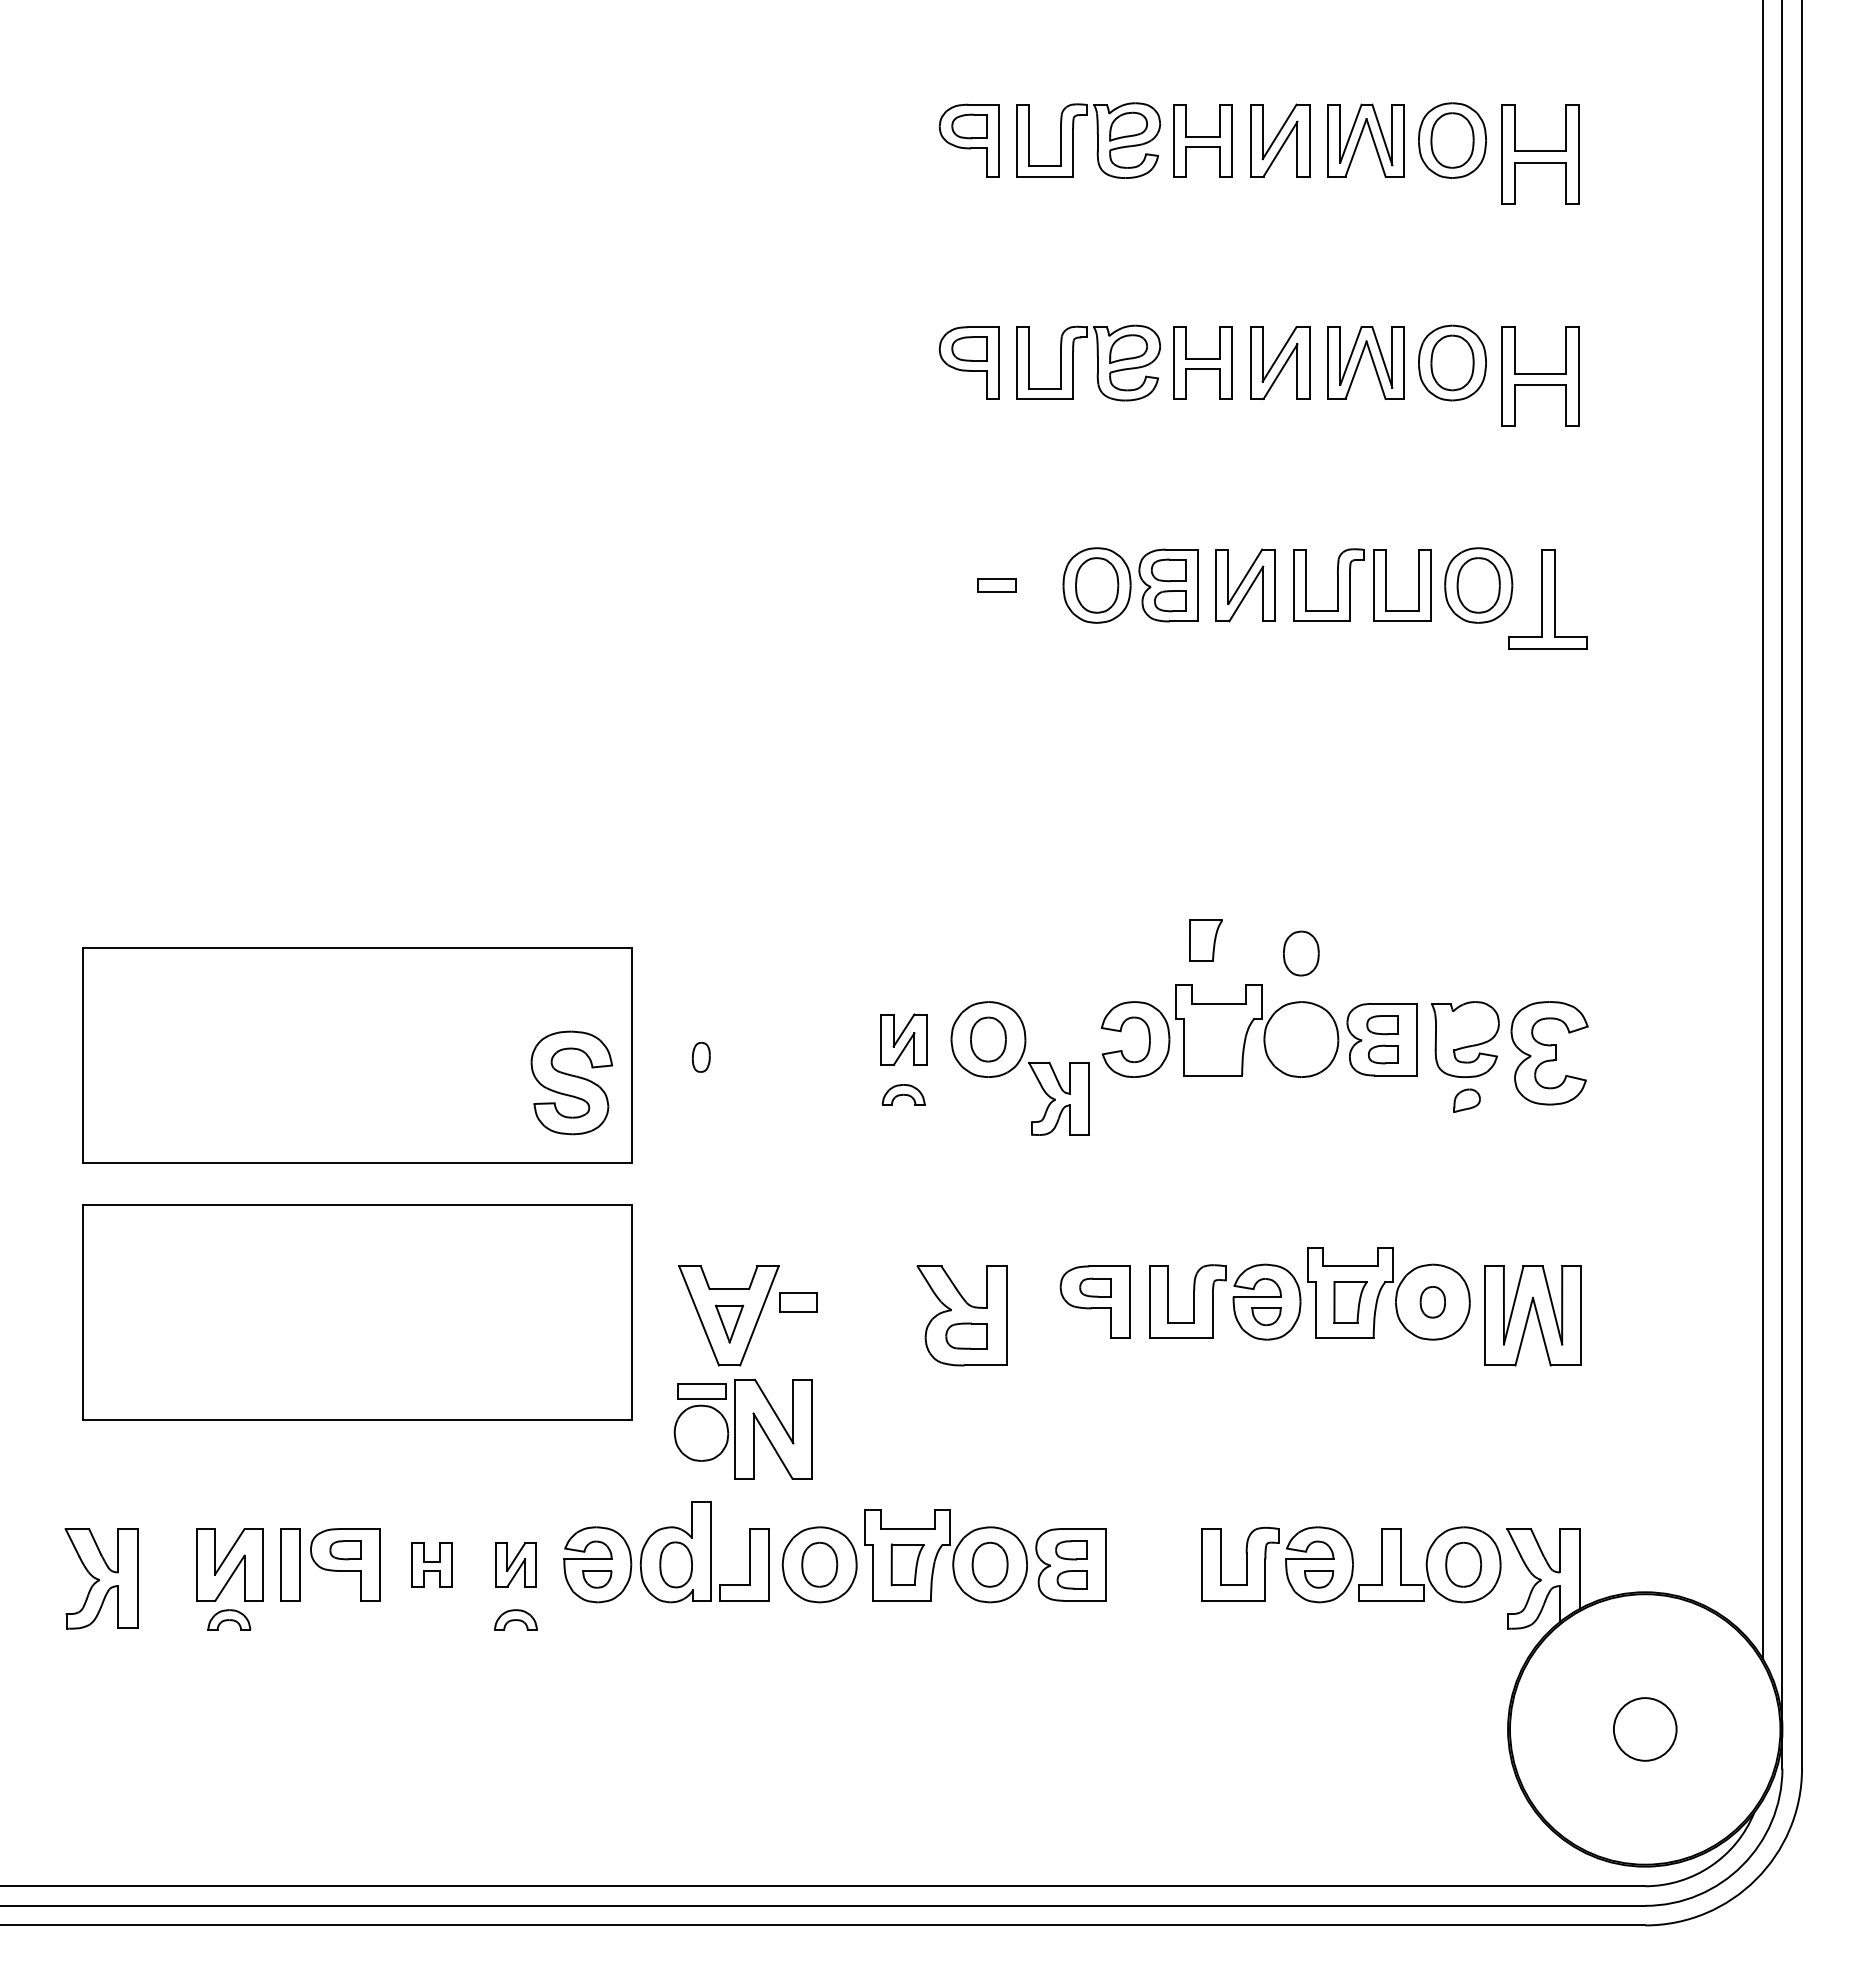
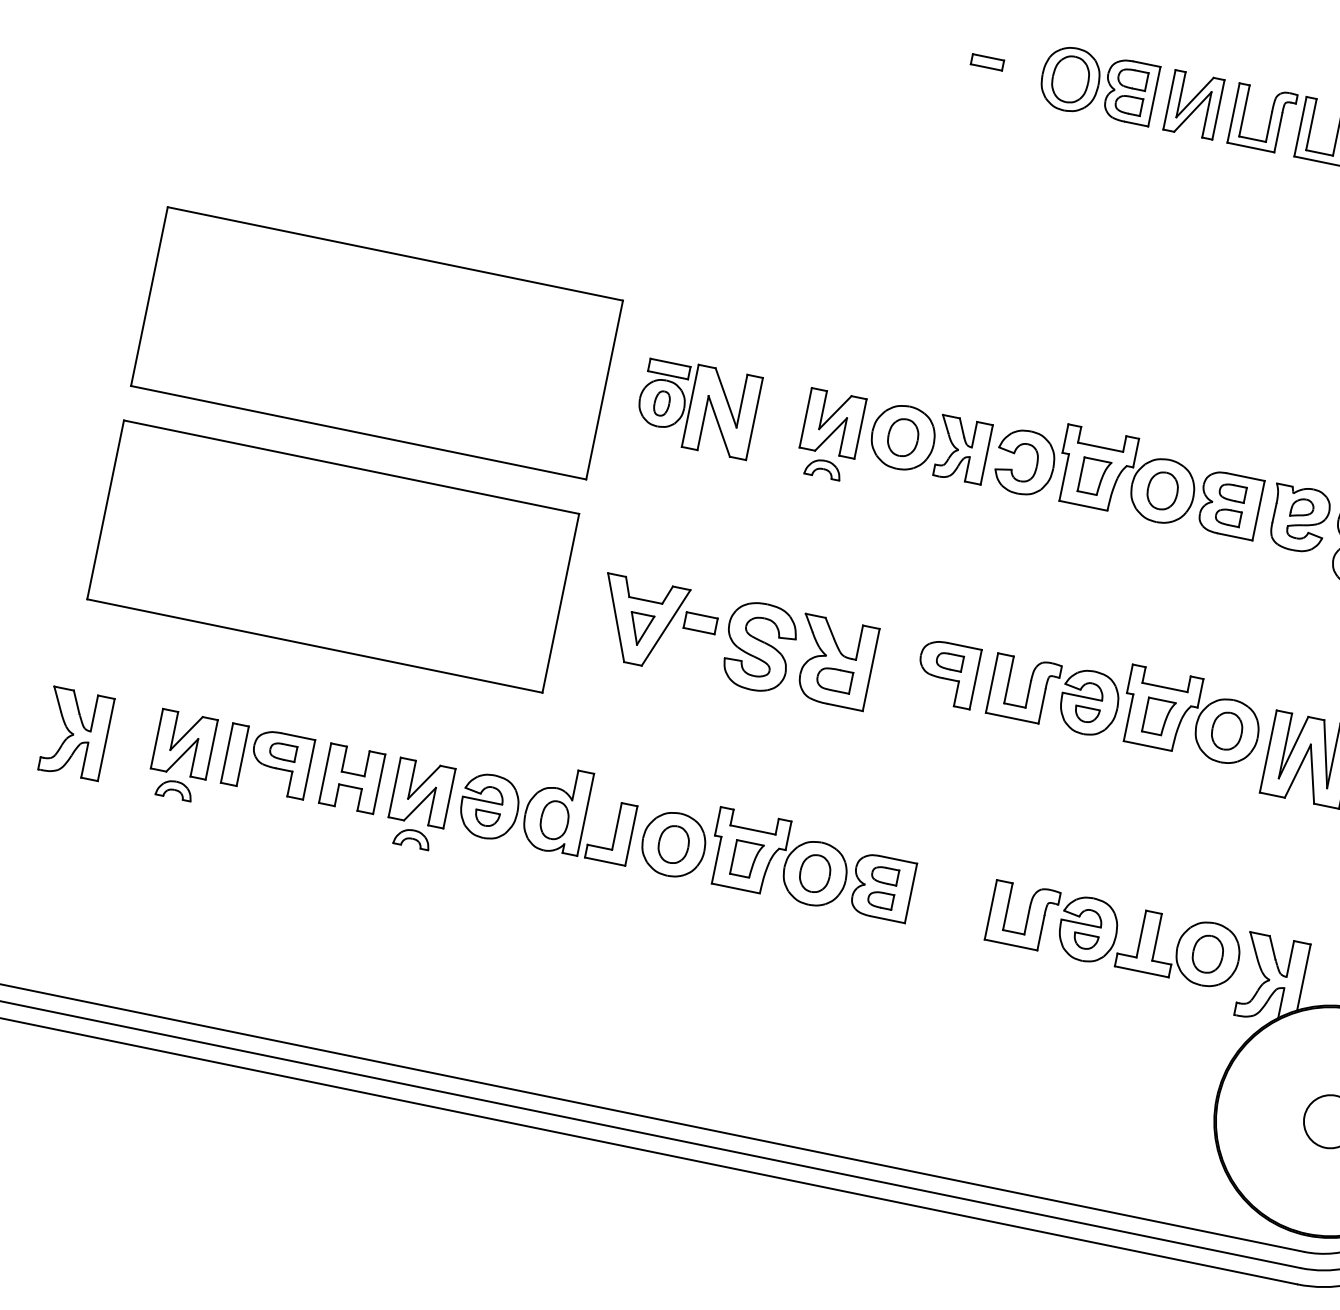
part: (1205, 940) -> (1094, 476), moved
part: (1301, 953) -> (1162, 490), moved
part: (903, 1039) -> (832, 423), size x1.43
part: (571, 1082) -> (759, 646), moved
part: (1058, 1098) -> (961, 449), moved
part: (1466, 1100) -> (1301, 508), moved
part: (1432, 1302) -> (1226, 731), size x1.43
part: (742, 1428) -> (696, 406), moved
part: (431, 1564) -> (351, 778), size x1.67
part: (515, 1564) -> (421, 792), size x1.67

